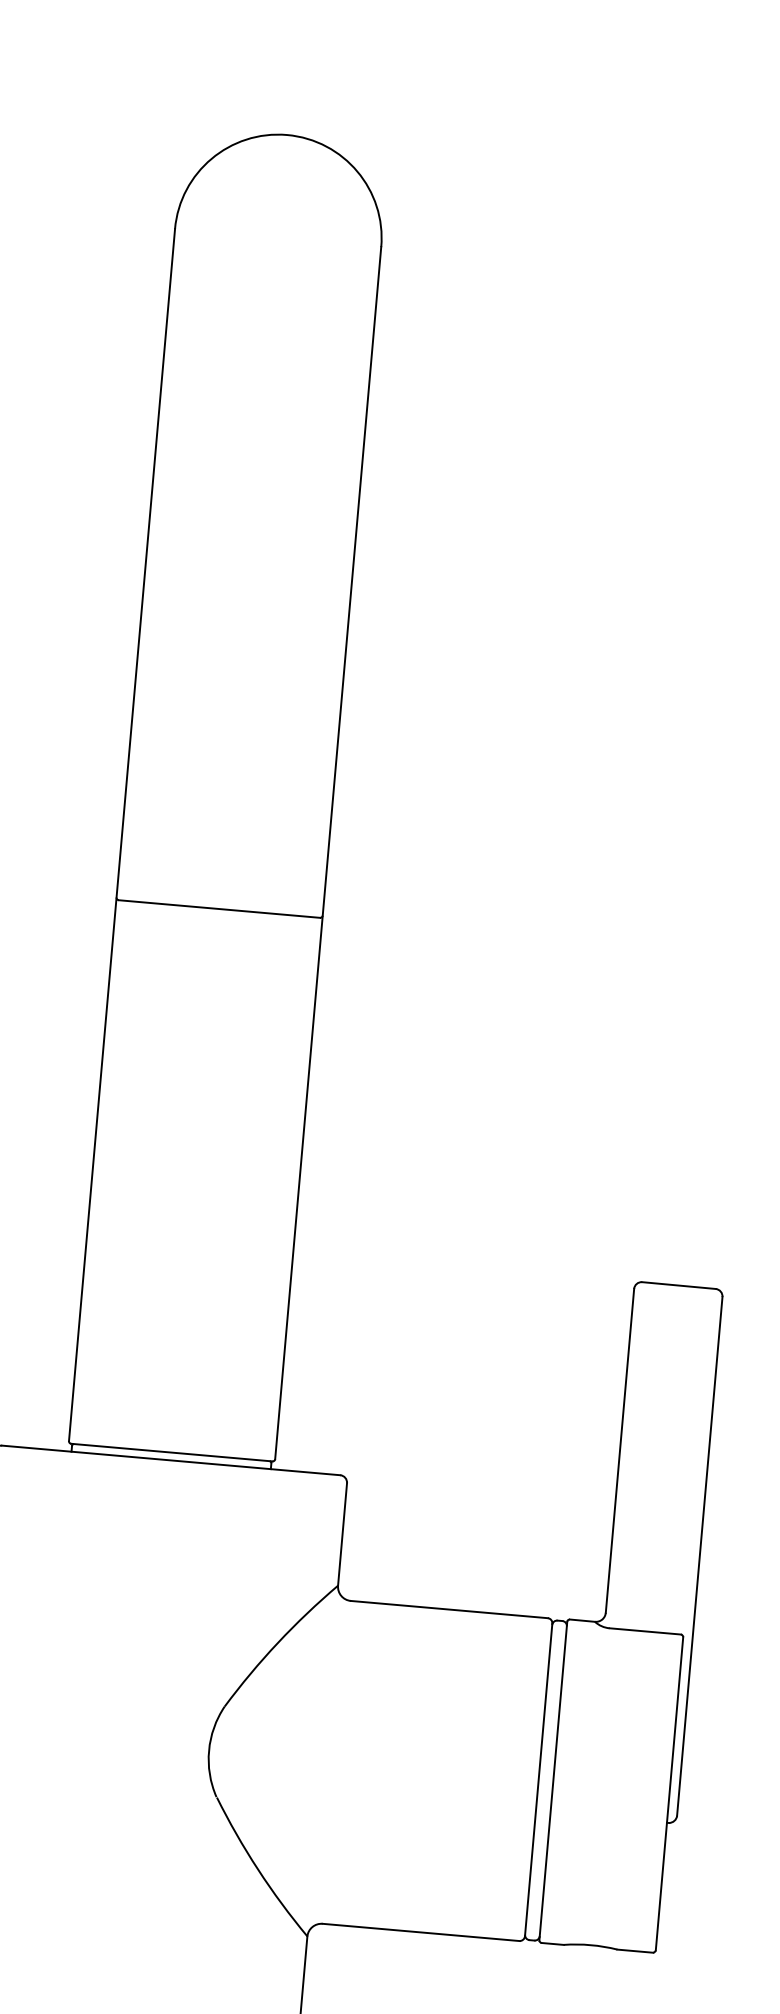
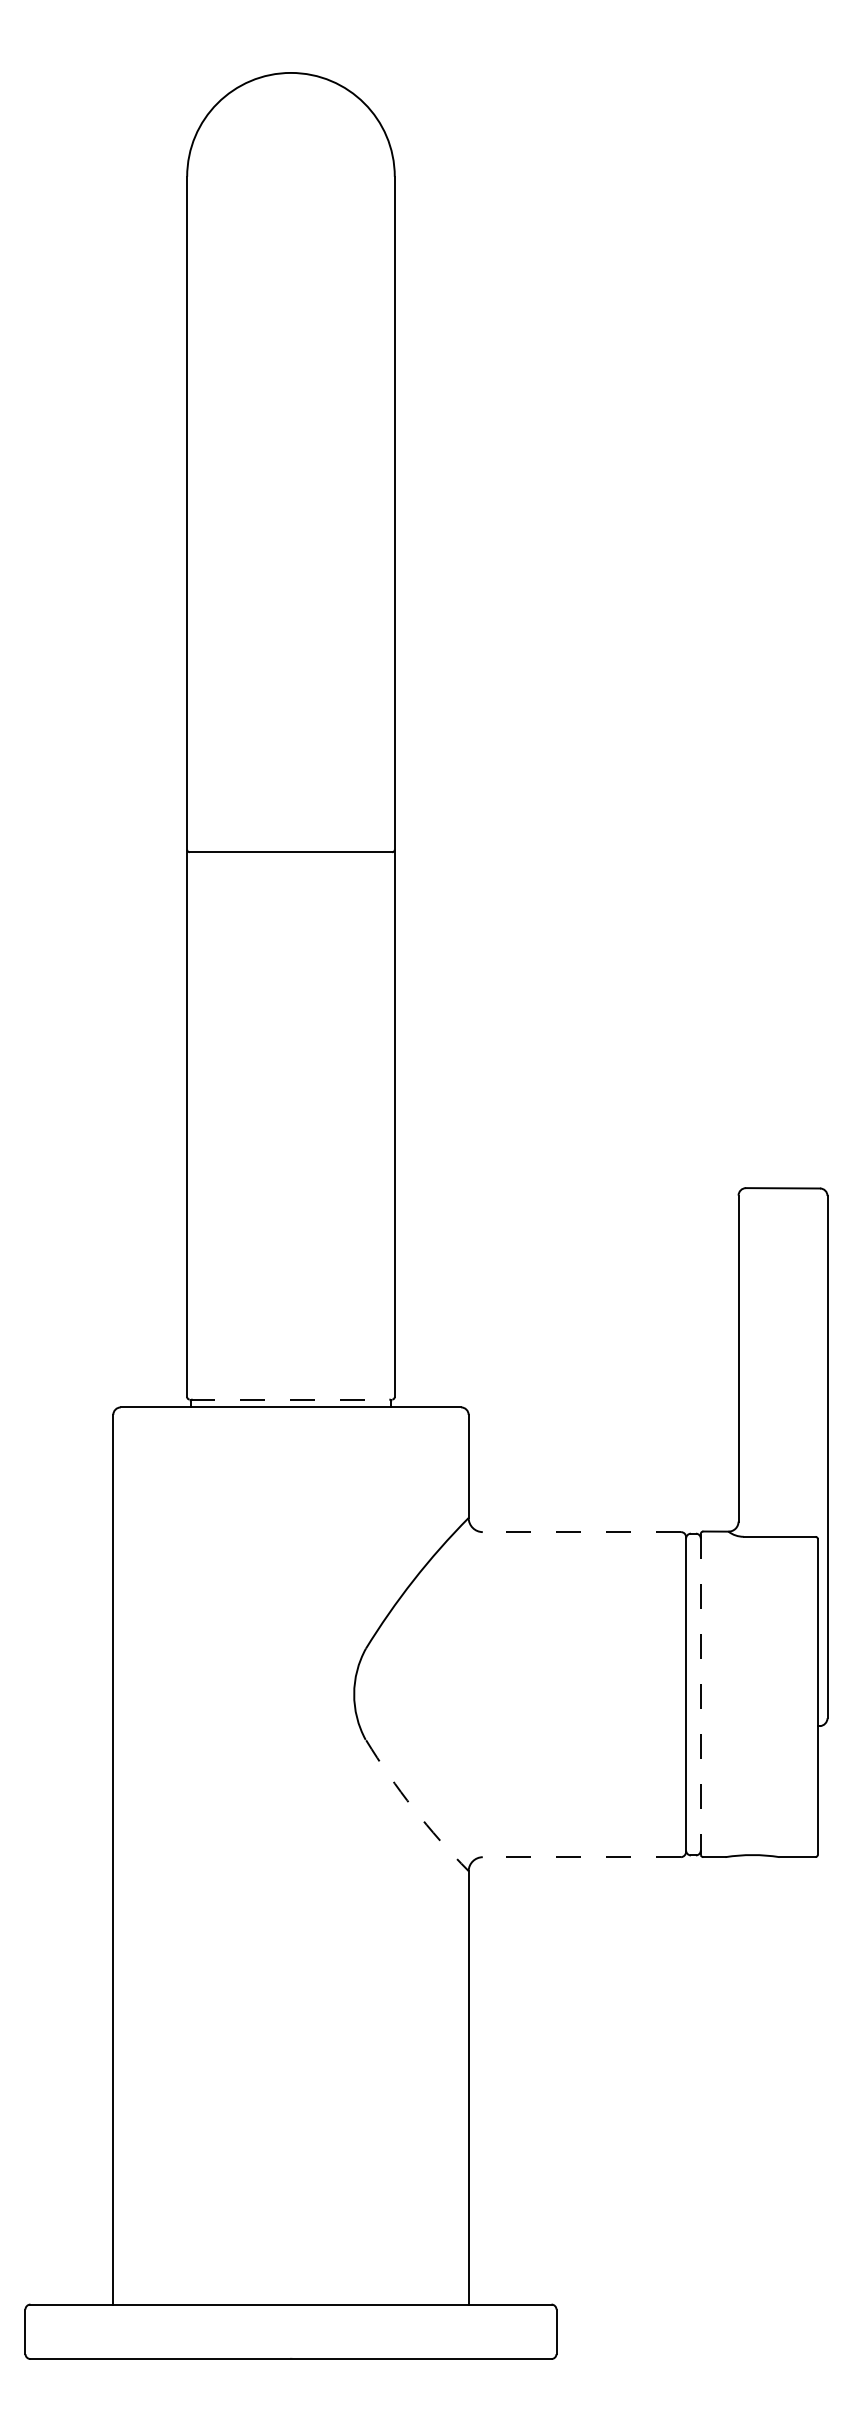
line: (172, 1452) -> (291, 1399), solid -> dashed
line: (448, 1609) -> (581, 1532), solid -> dashed
line: (552, 1781) -> (700, 1694), solid -> dashed
arc: (258, 1869) -> (413, 1808), solid -> dashed
line: (420, 1932) -> (581, 1857), solid -> dashed

